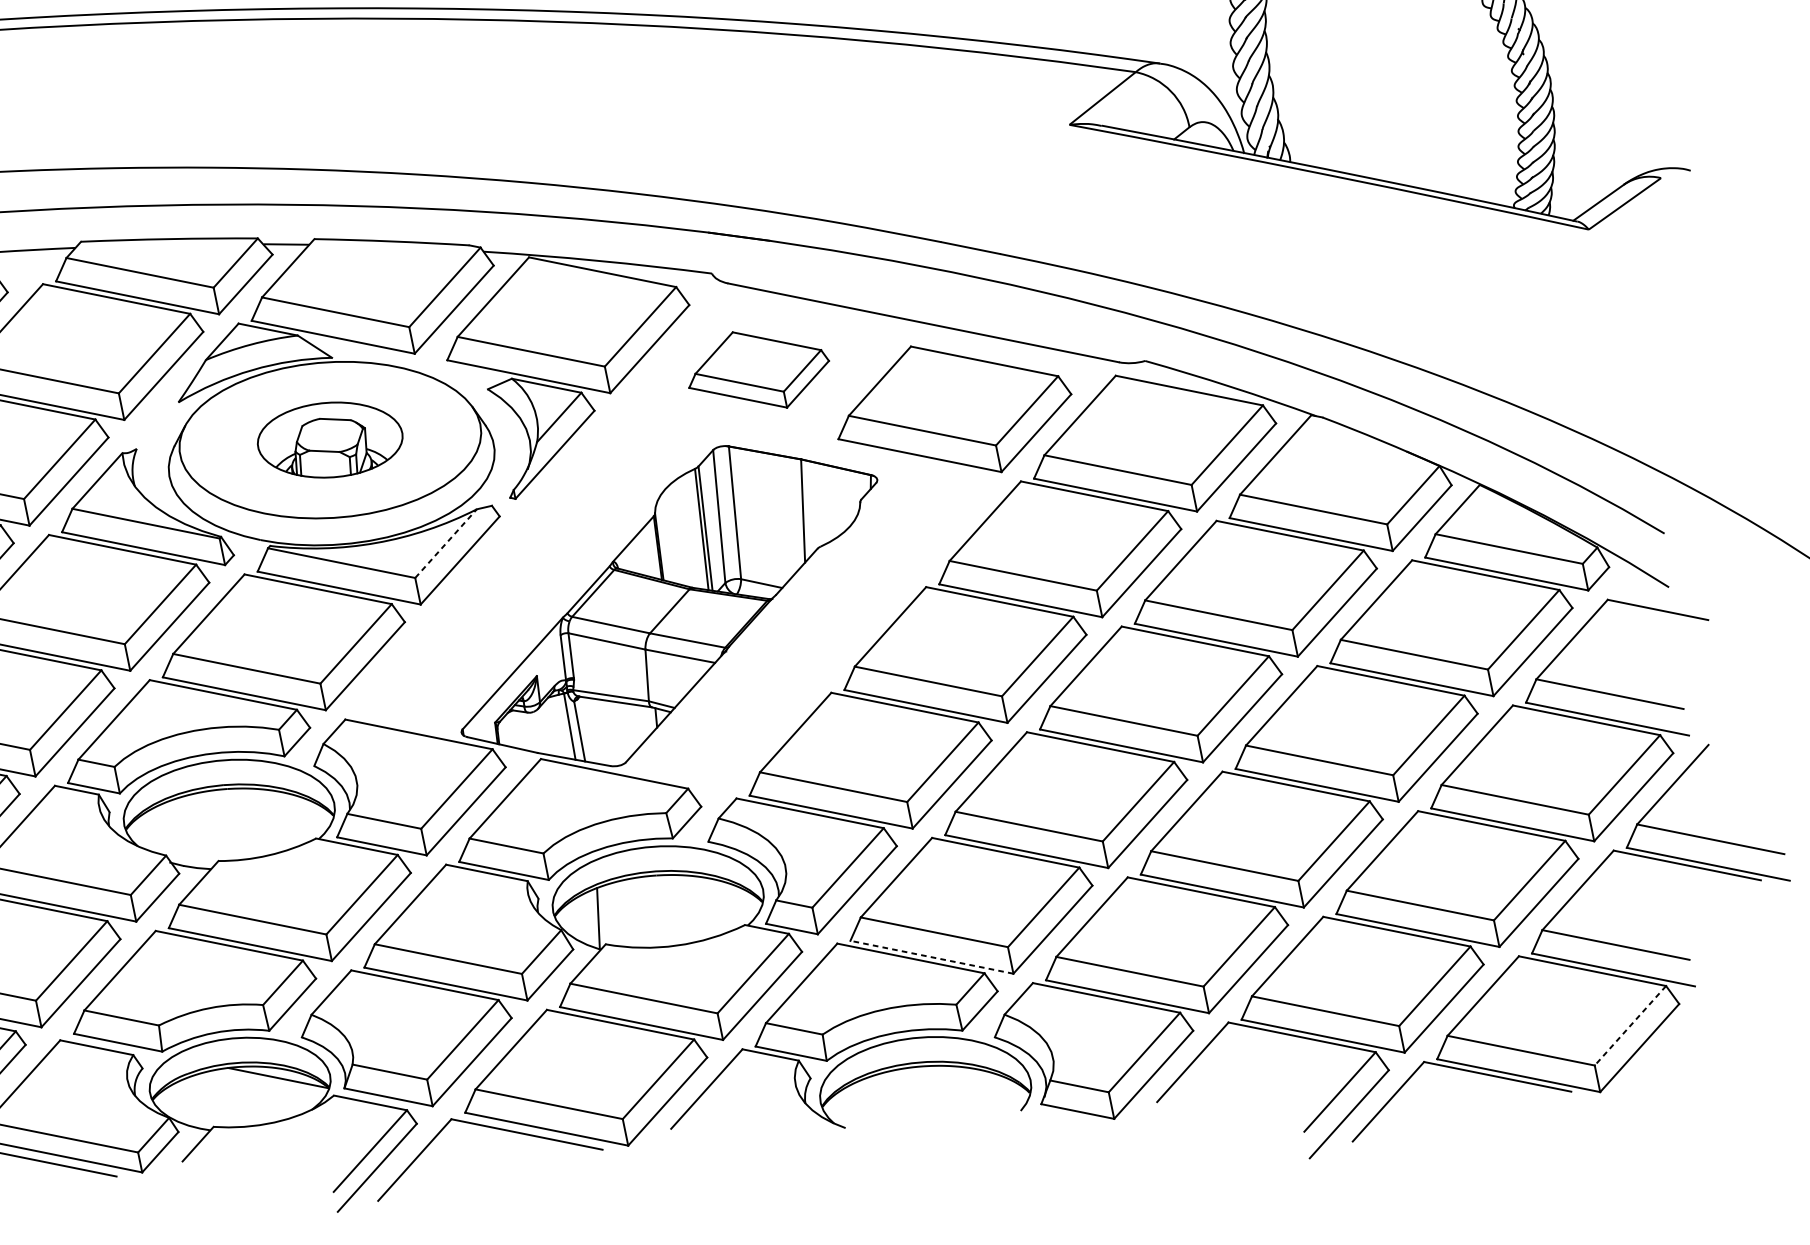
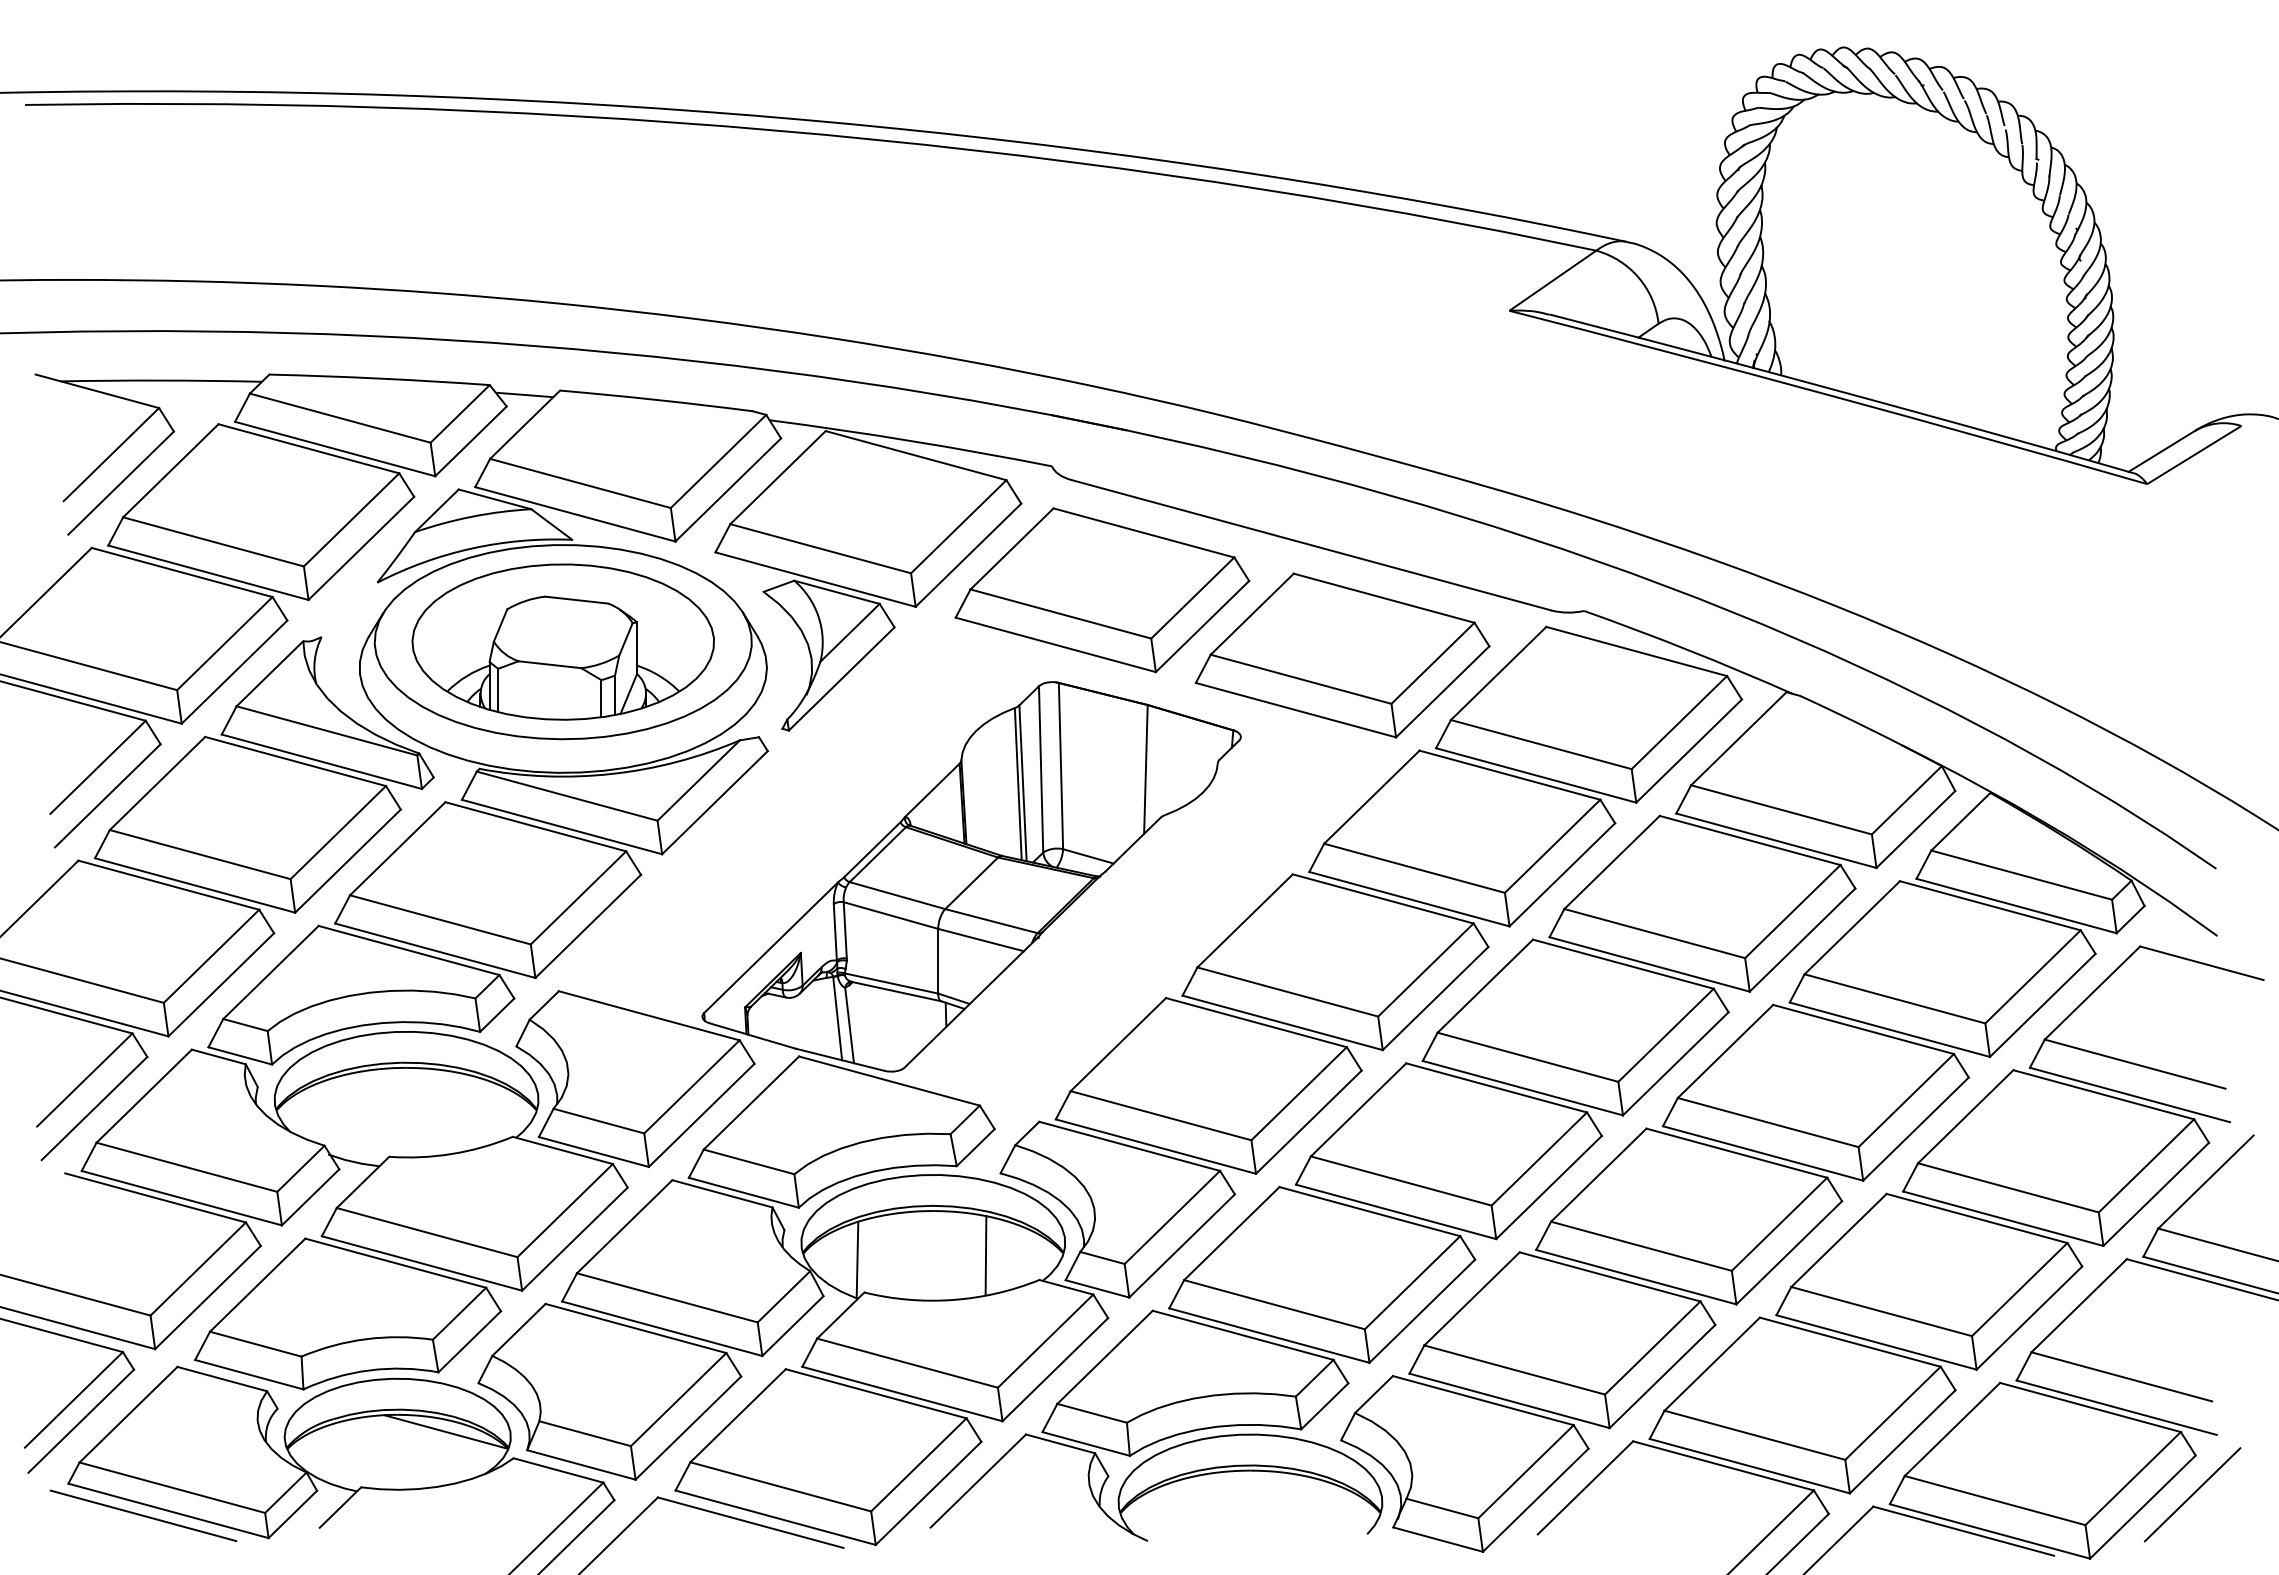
part: (758, 370) -> (1102, 590), size x1.67
part: (329, 439) -> (562, 641), size x1.67
line: (445, 543) -> (698, 780), dashed -> solid
line: (700, 908) -> (985, 1255), added
line: (932, 957) -> (1269, 1335), dashed -> solid
line: (1630, 1025) -> (2133, 1478), dashed -> solid
line: (1678, 1035) -> (2192, 1494), added

